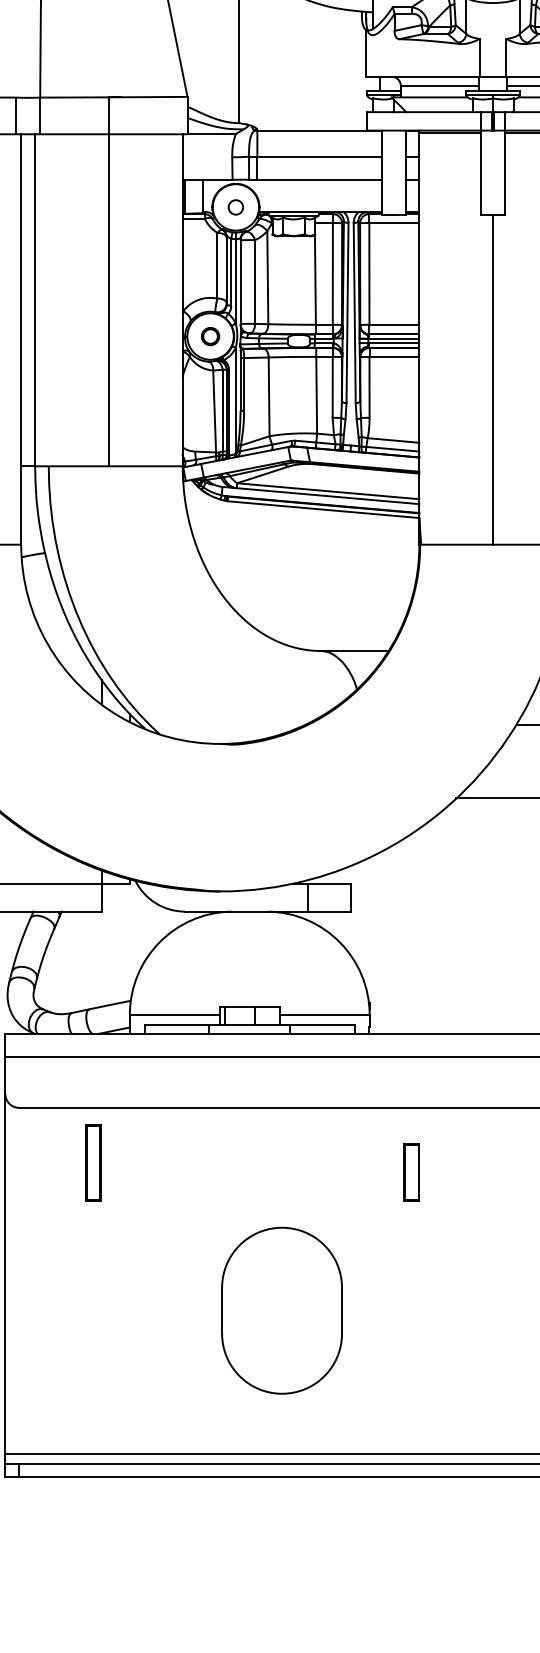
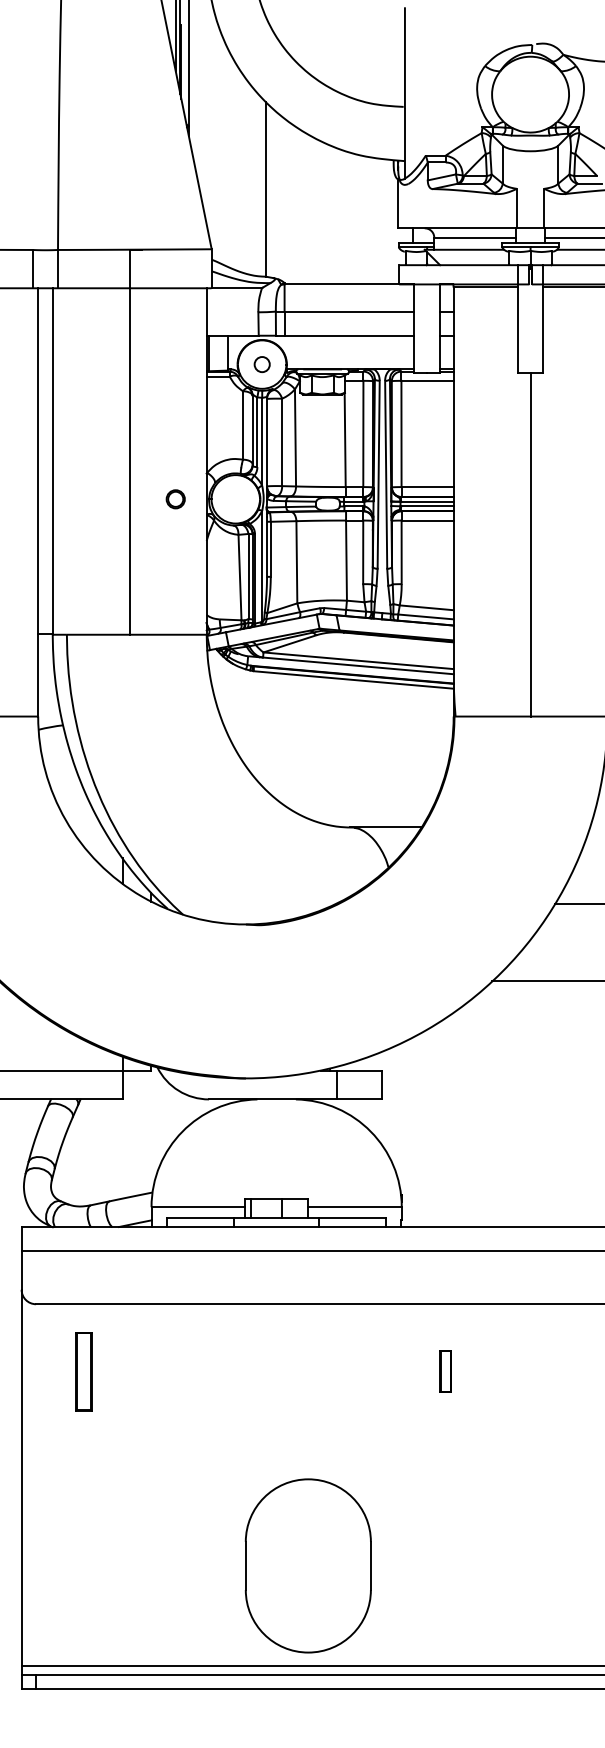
part: (210, 336) -> (175, 499), moved
part: (92, 1162) -> (83, 1371), moved
part: (411, 1172) -> (445, 1371), size x0.7
part: (281, 1310) -> (307, 1565), moved

